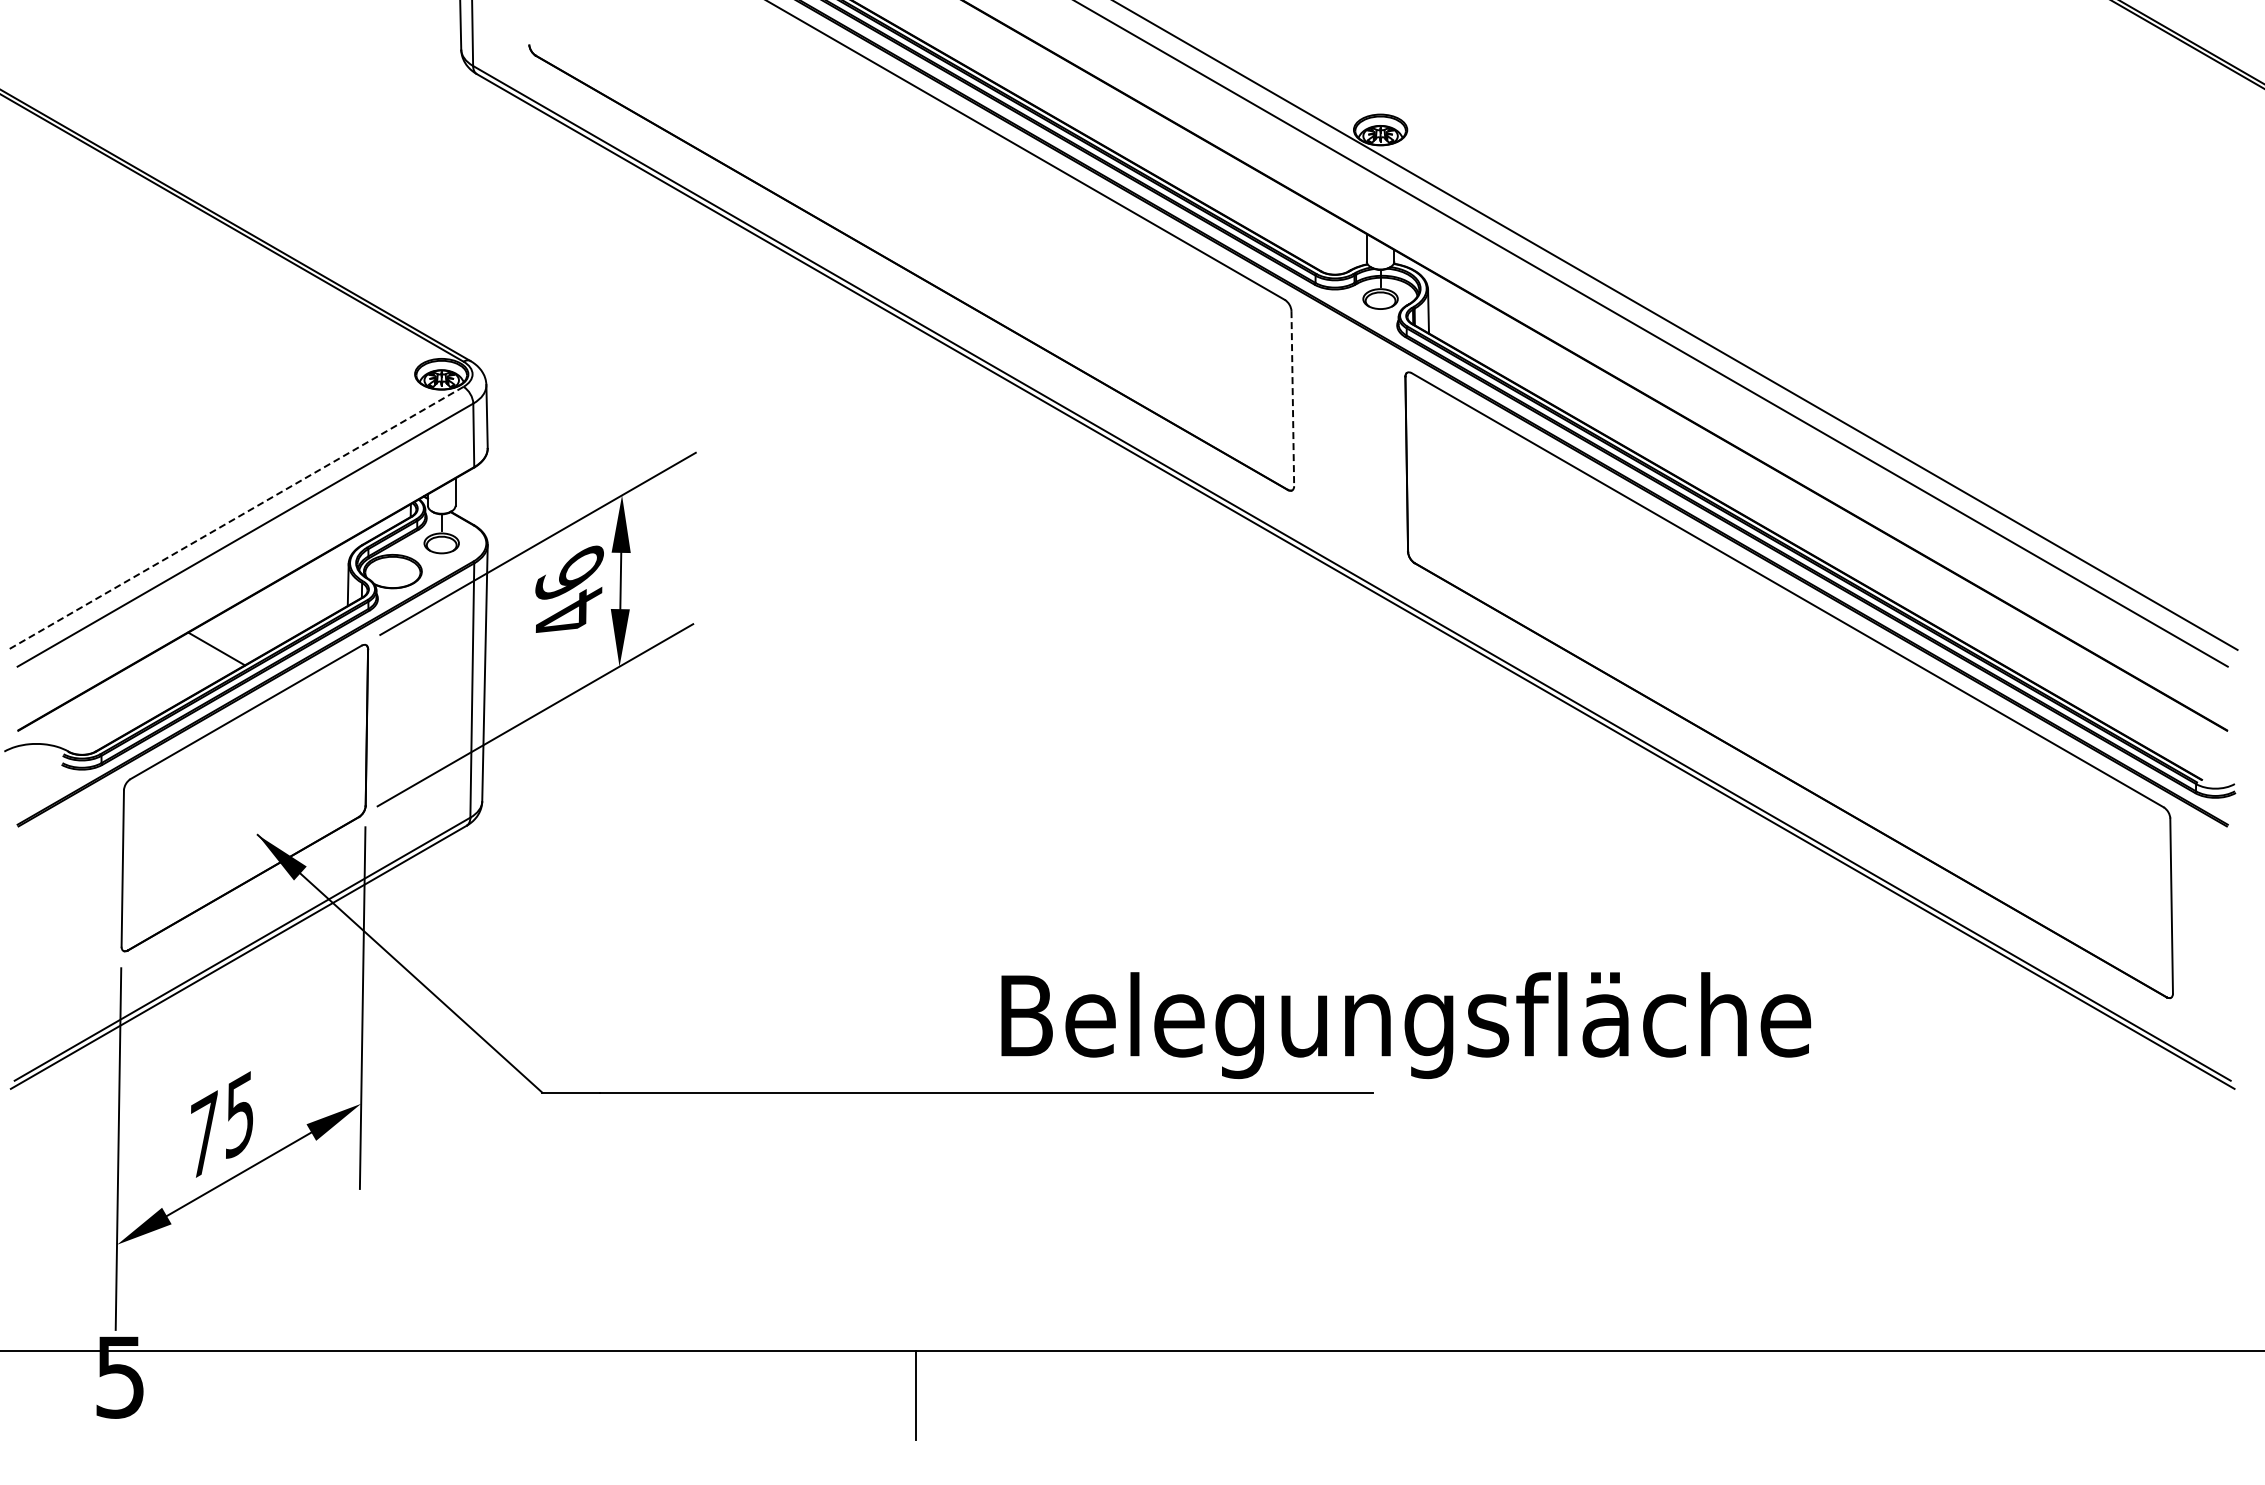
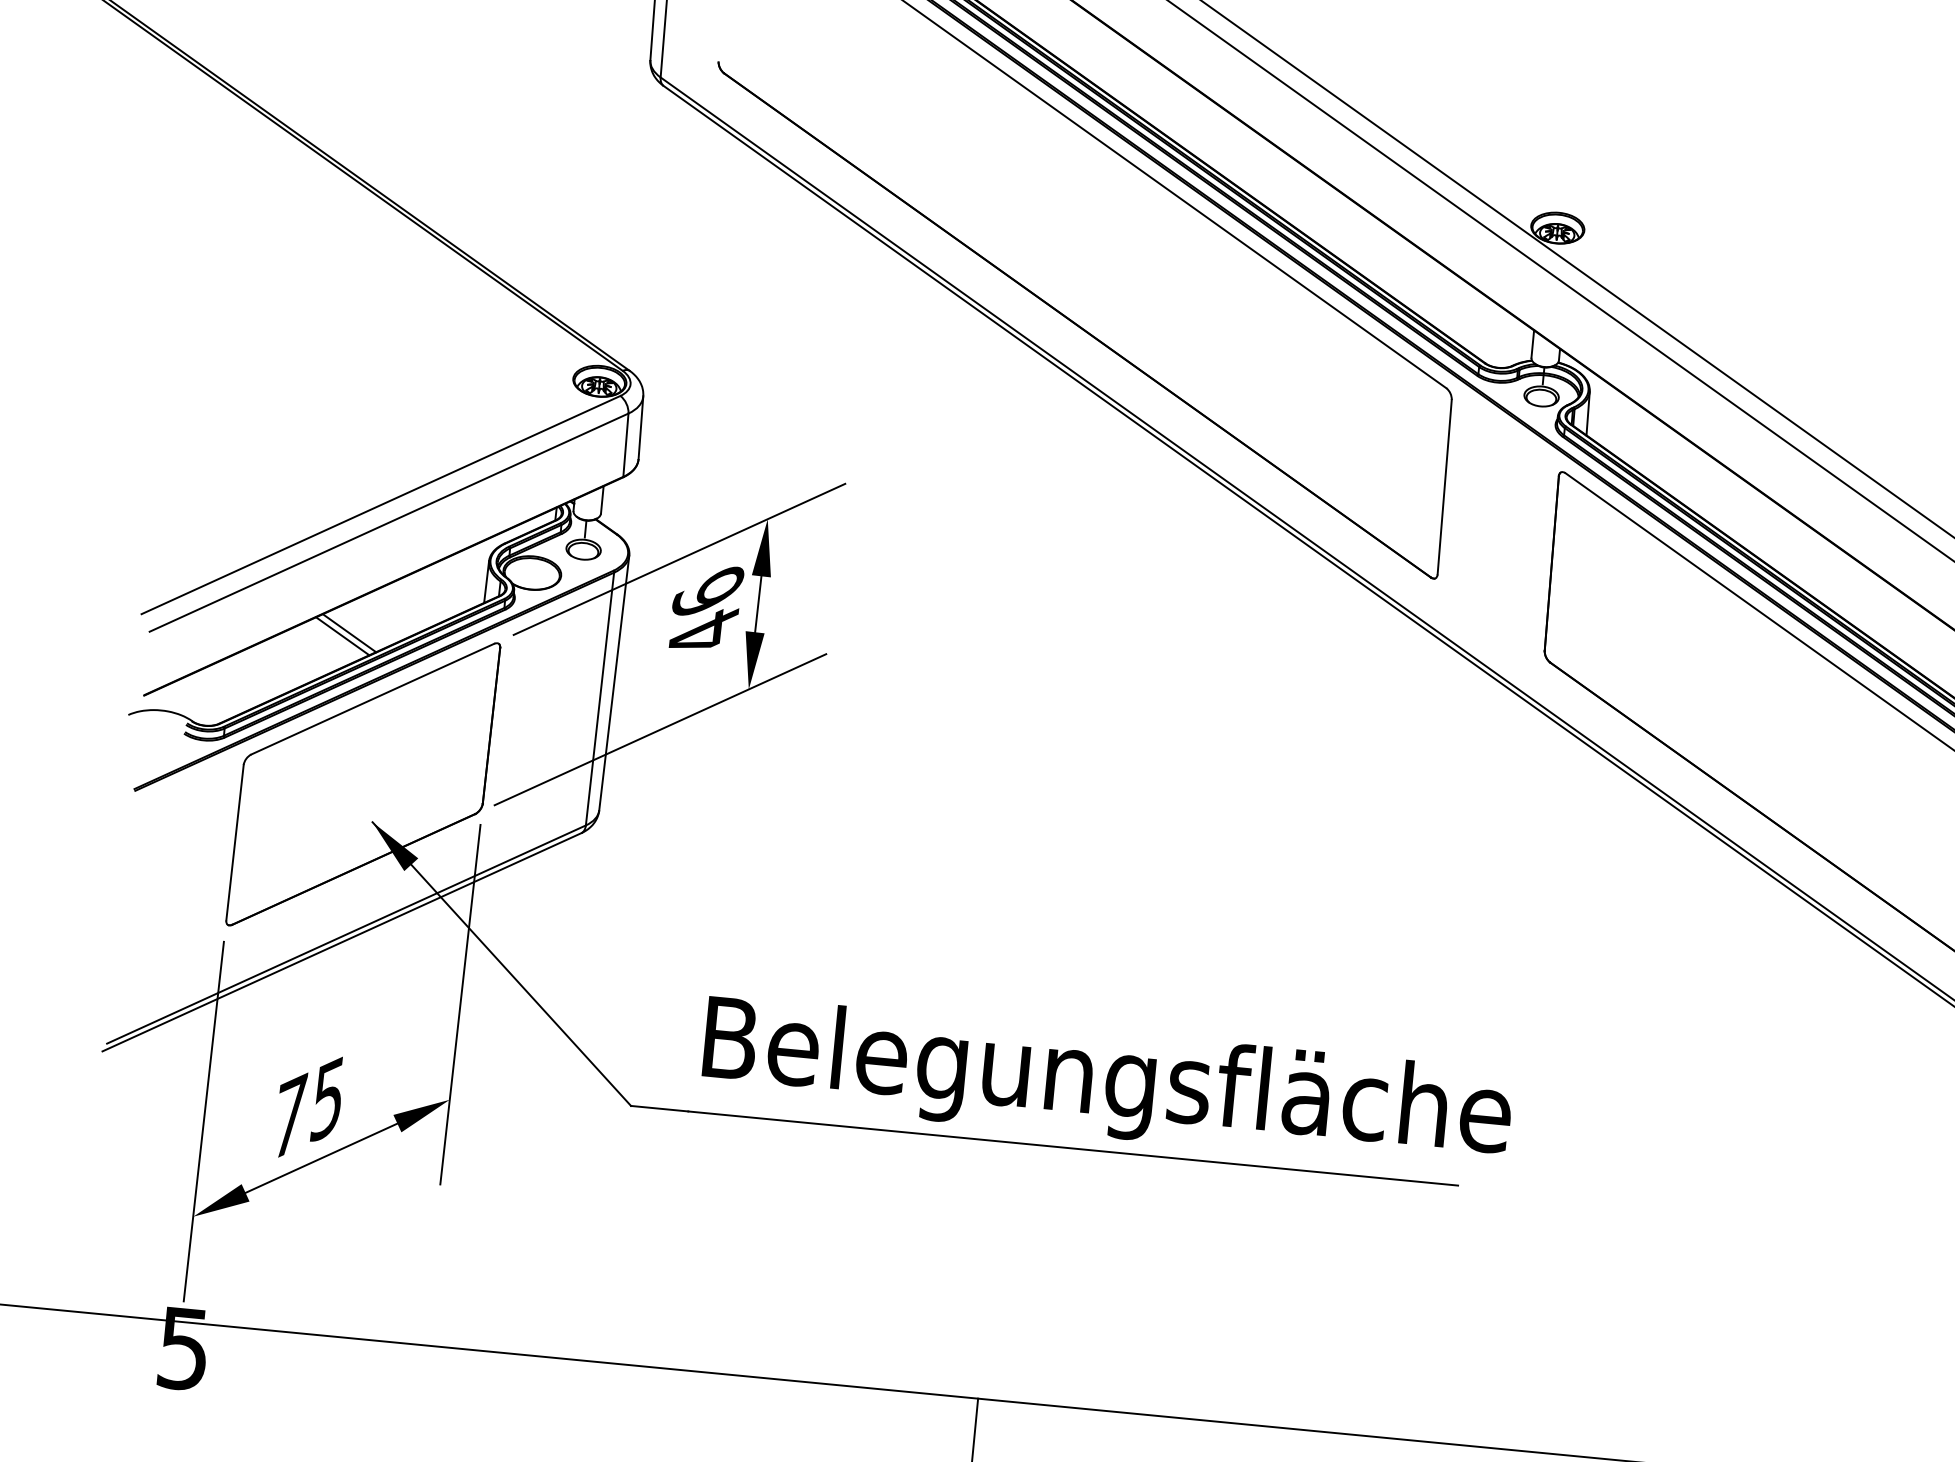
line: (1292, 398) -> (1444, 486), dashed -> solid
line: (235, 518) -> (380, 505), dashed -> solid
line: (209, 652) -> (342, 636), added
text: (1406, 1025) -> (1107, 1084), moved

